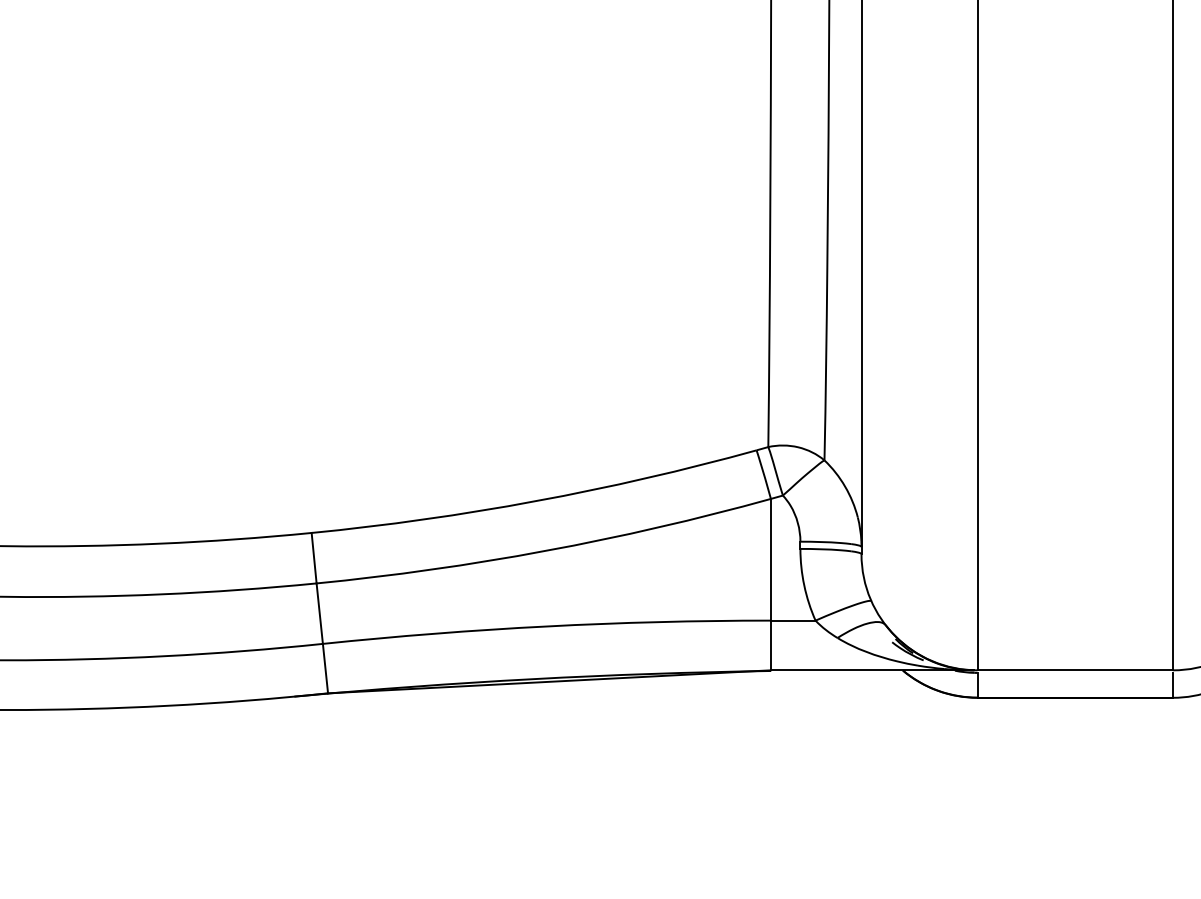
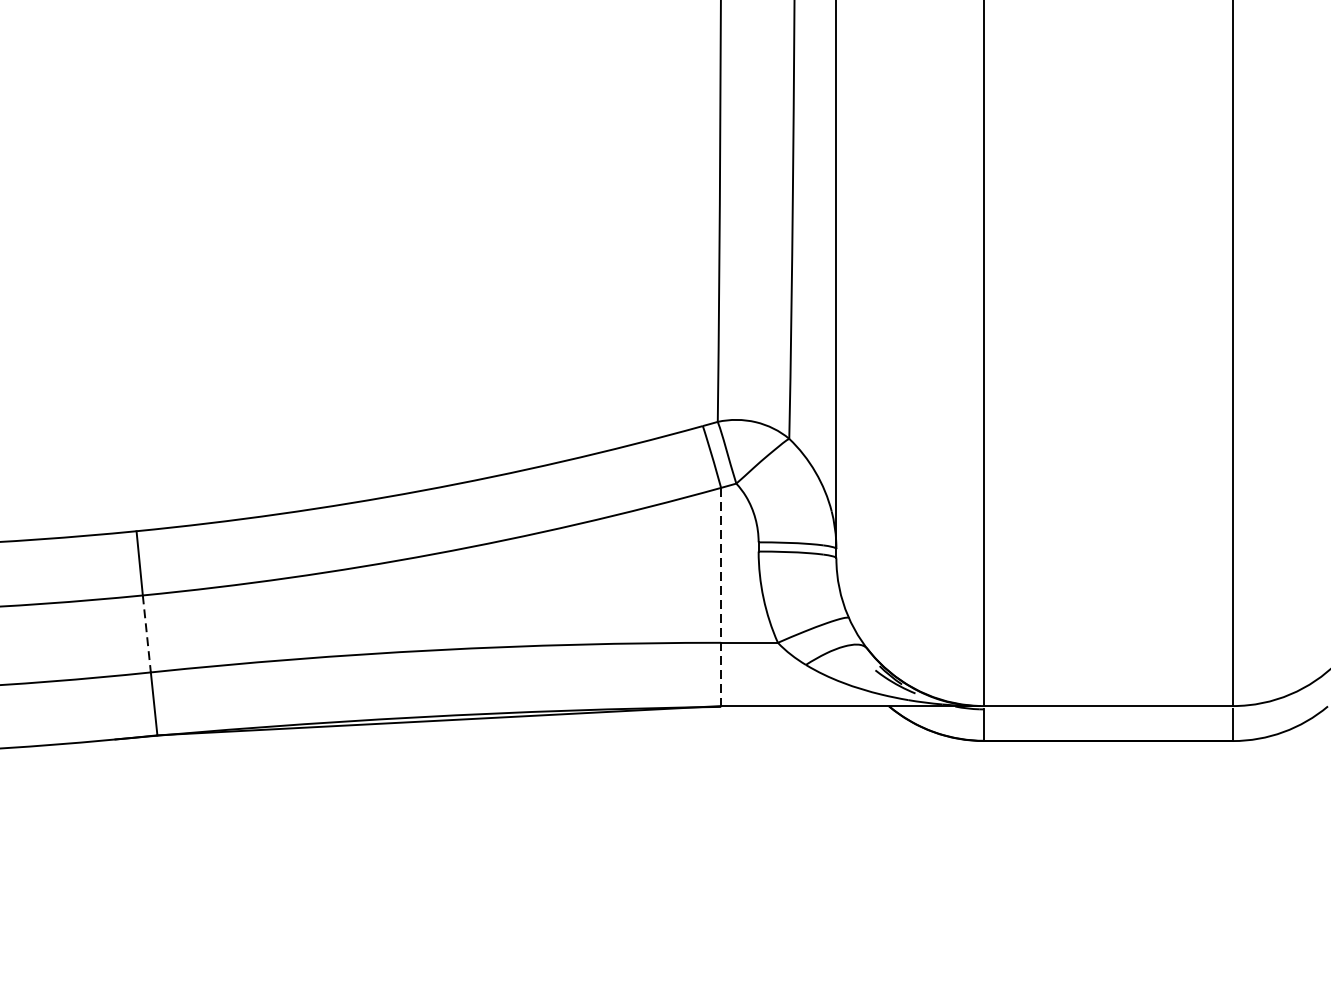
line: (770, 584) -> (720, 596), solid -> dashed
line: (319, 614) -> (146, 635), solid -> dashed

